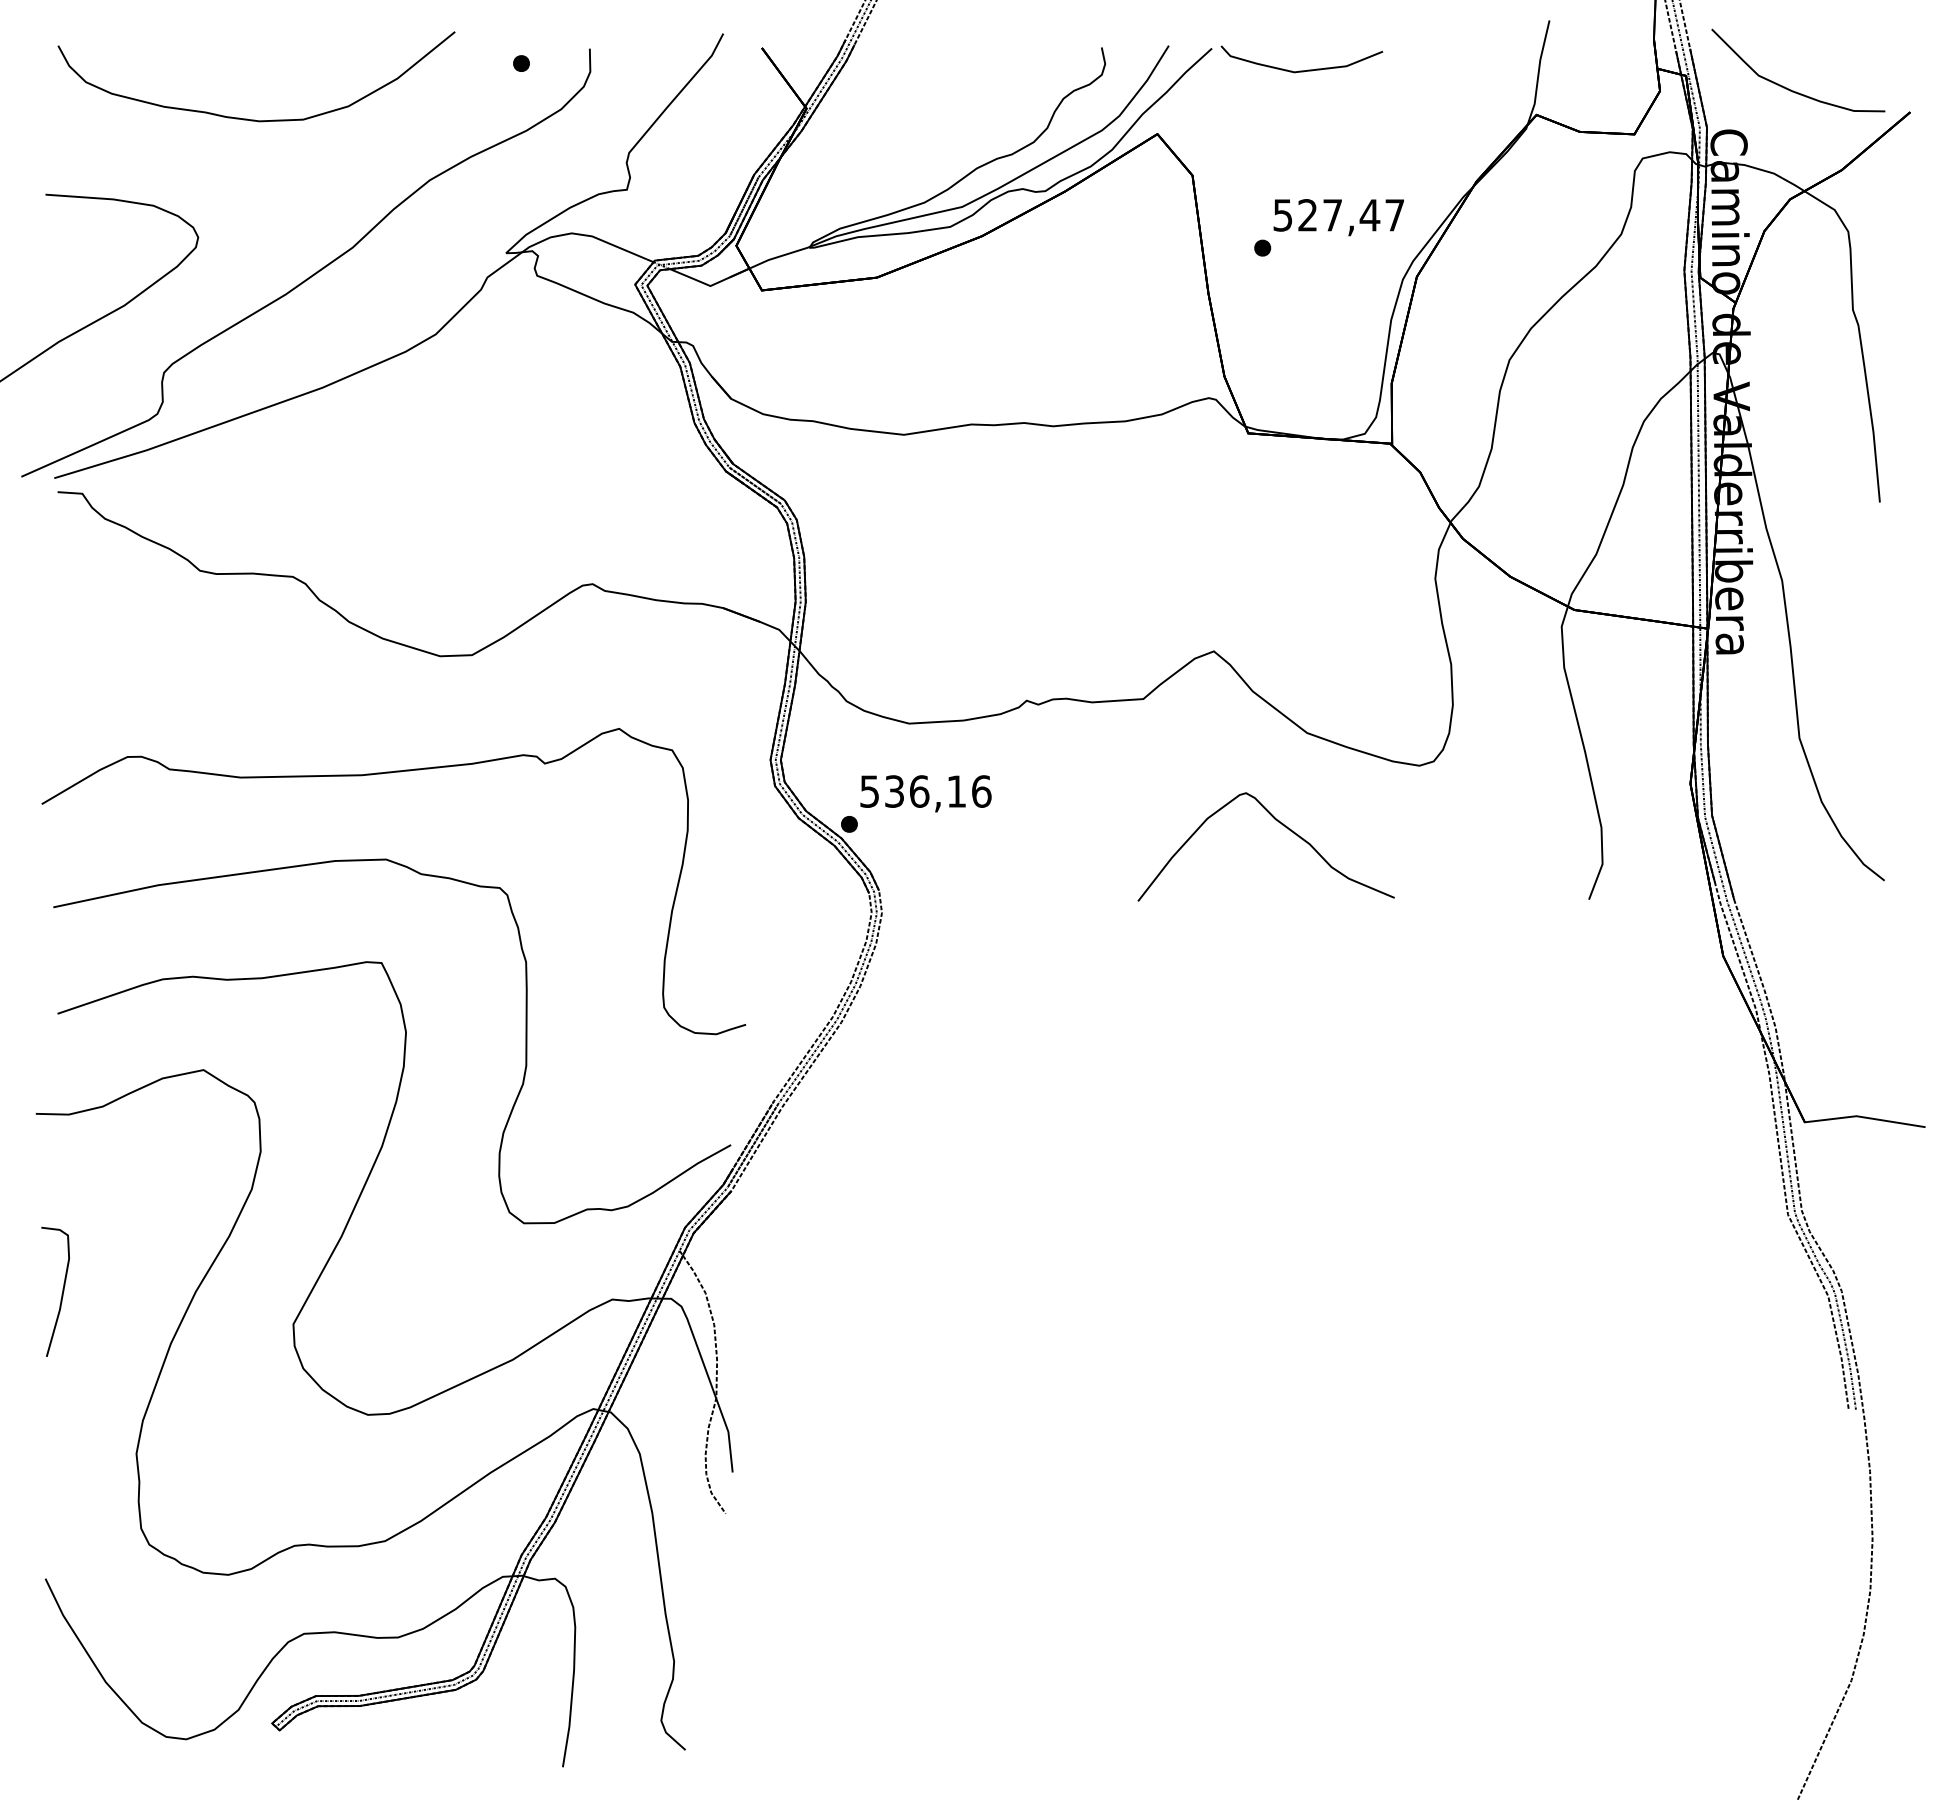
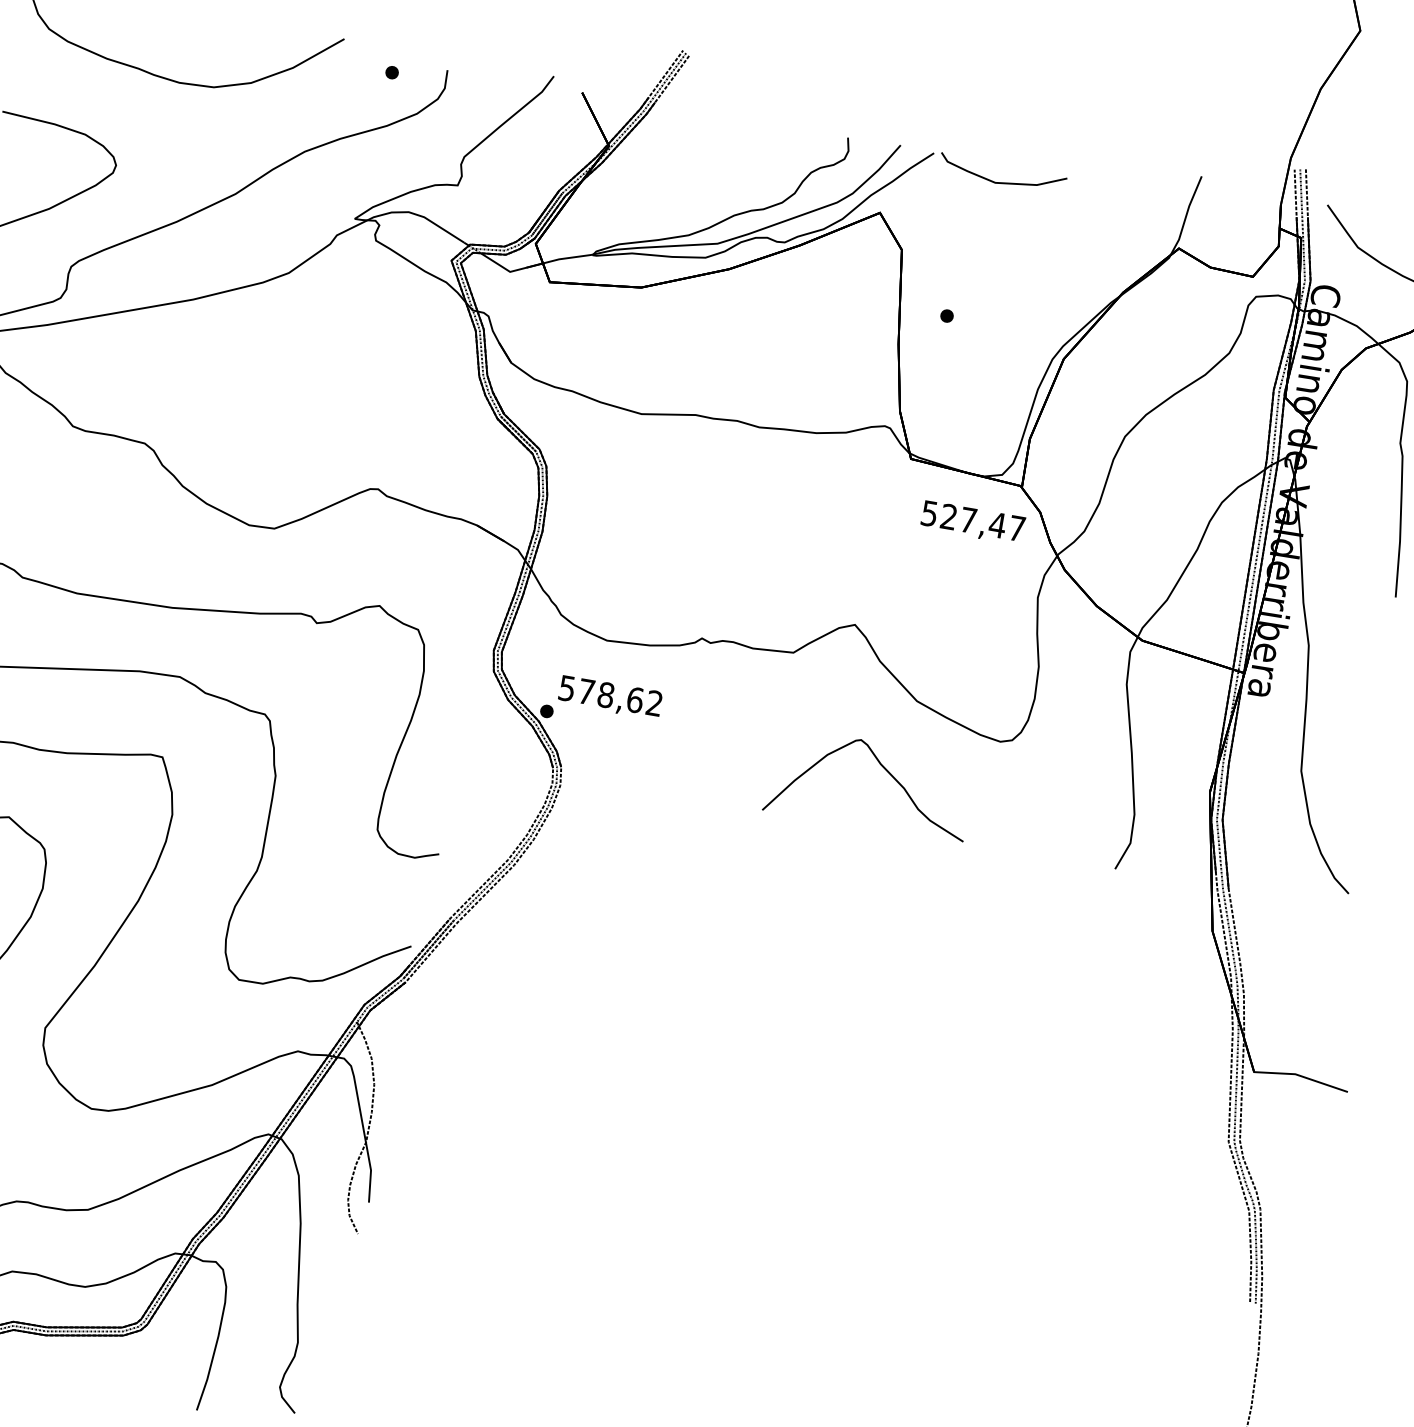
text: (1338, 217) -> (972, 522), moved
text: (938, 791) -> (620, 697), 536,16 -> 578,62

